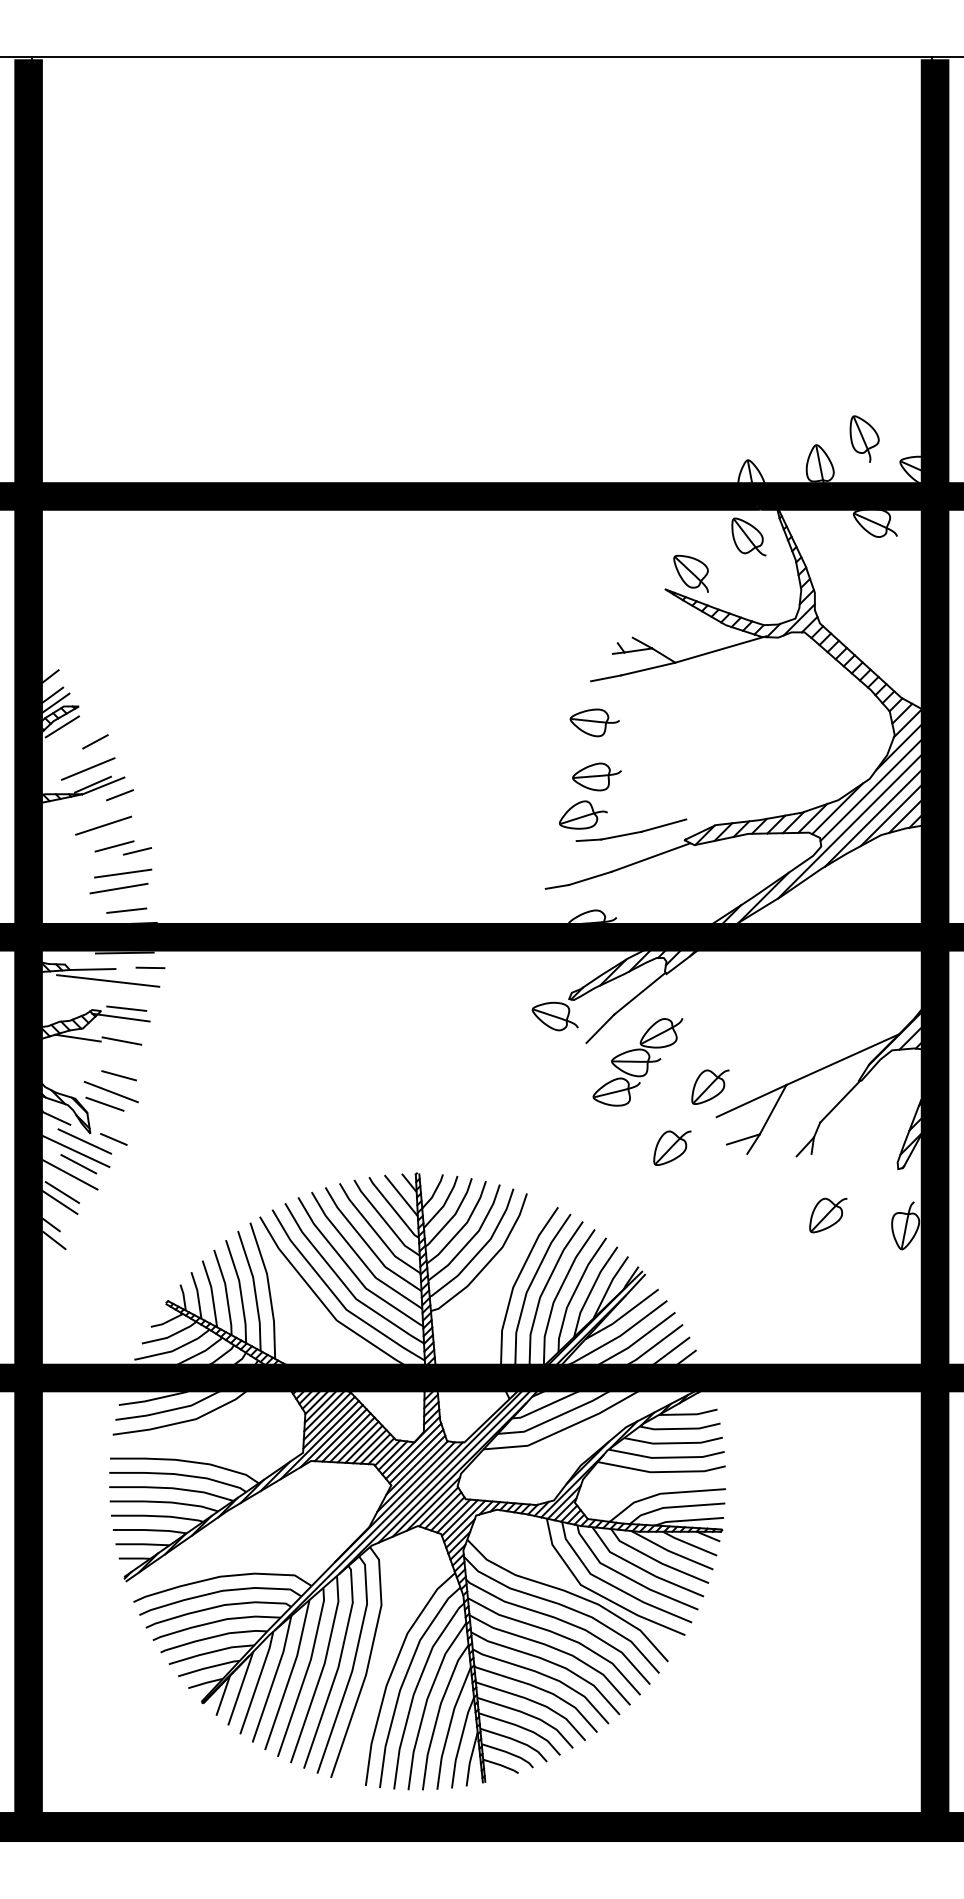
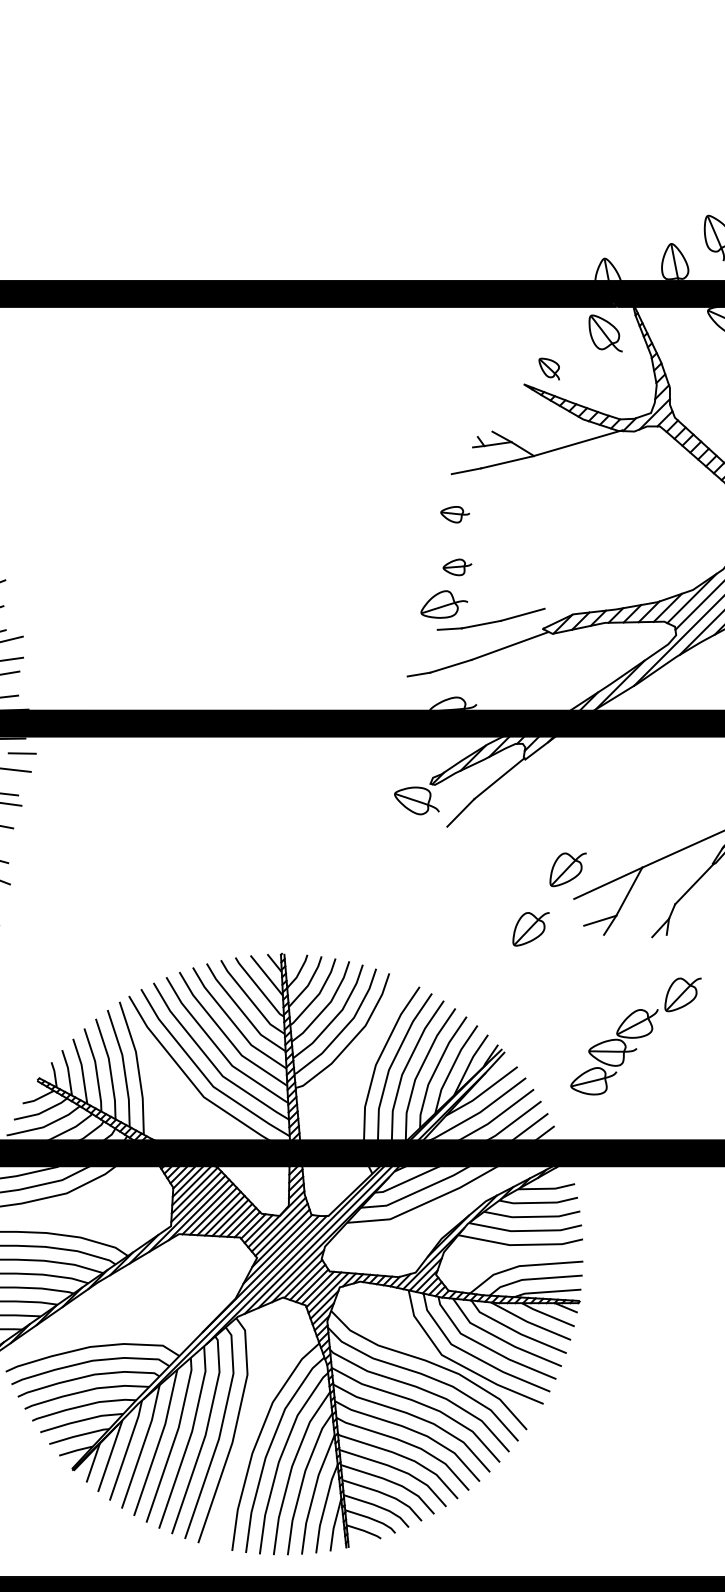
part: (690, 573) -> (548, 369), size x0.6
part: (594, 722) -> (455, 514), size x0.6
part: (596, 776) -> (457, 566), size x0.6
part: (637, 1062) -> (614, 1052), moved

